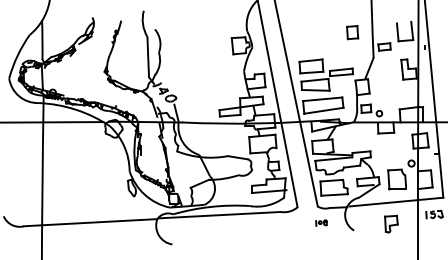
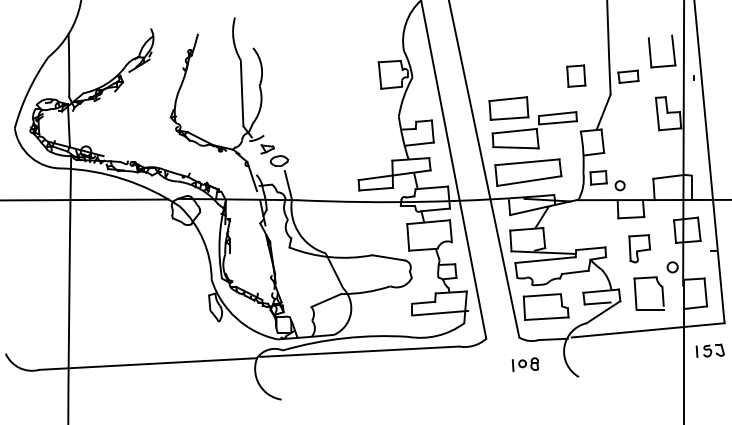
part: (352, 32) -> (576, 75), moved
part: (321, 222) -> (525, 363), size x1.43
part: (391, 223) -> (639, 247), moved

